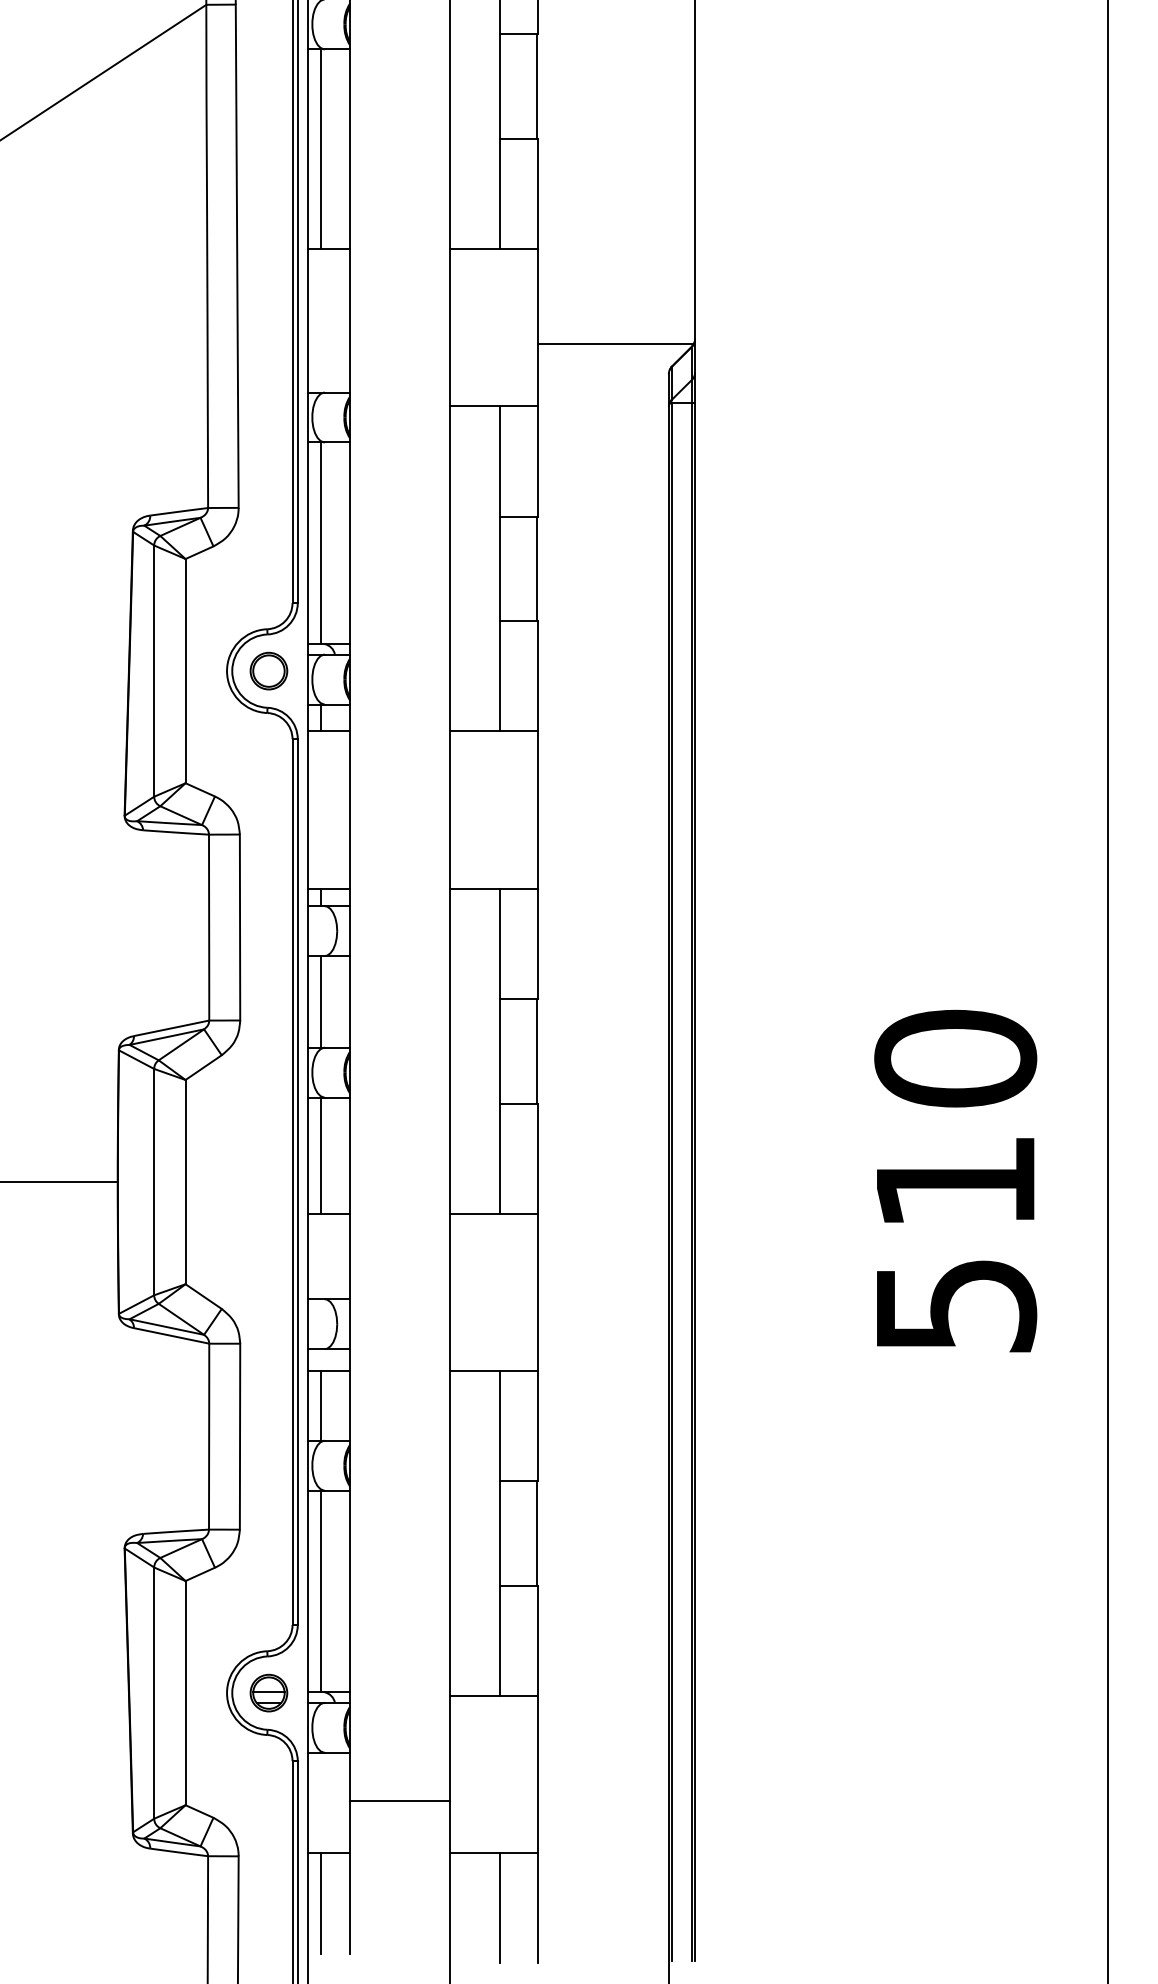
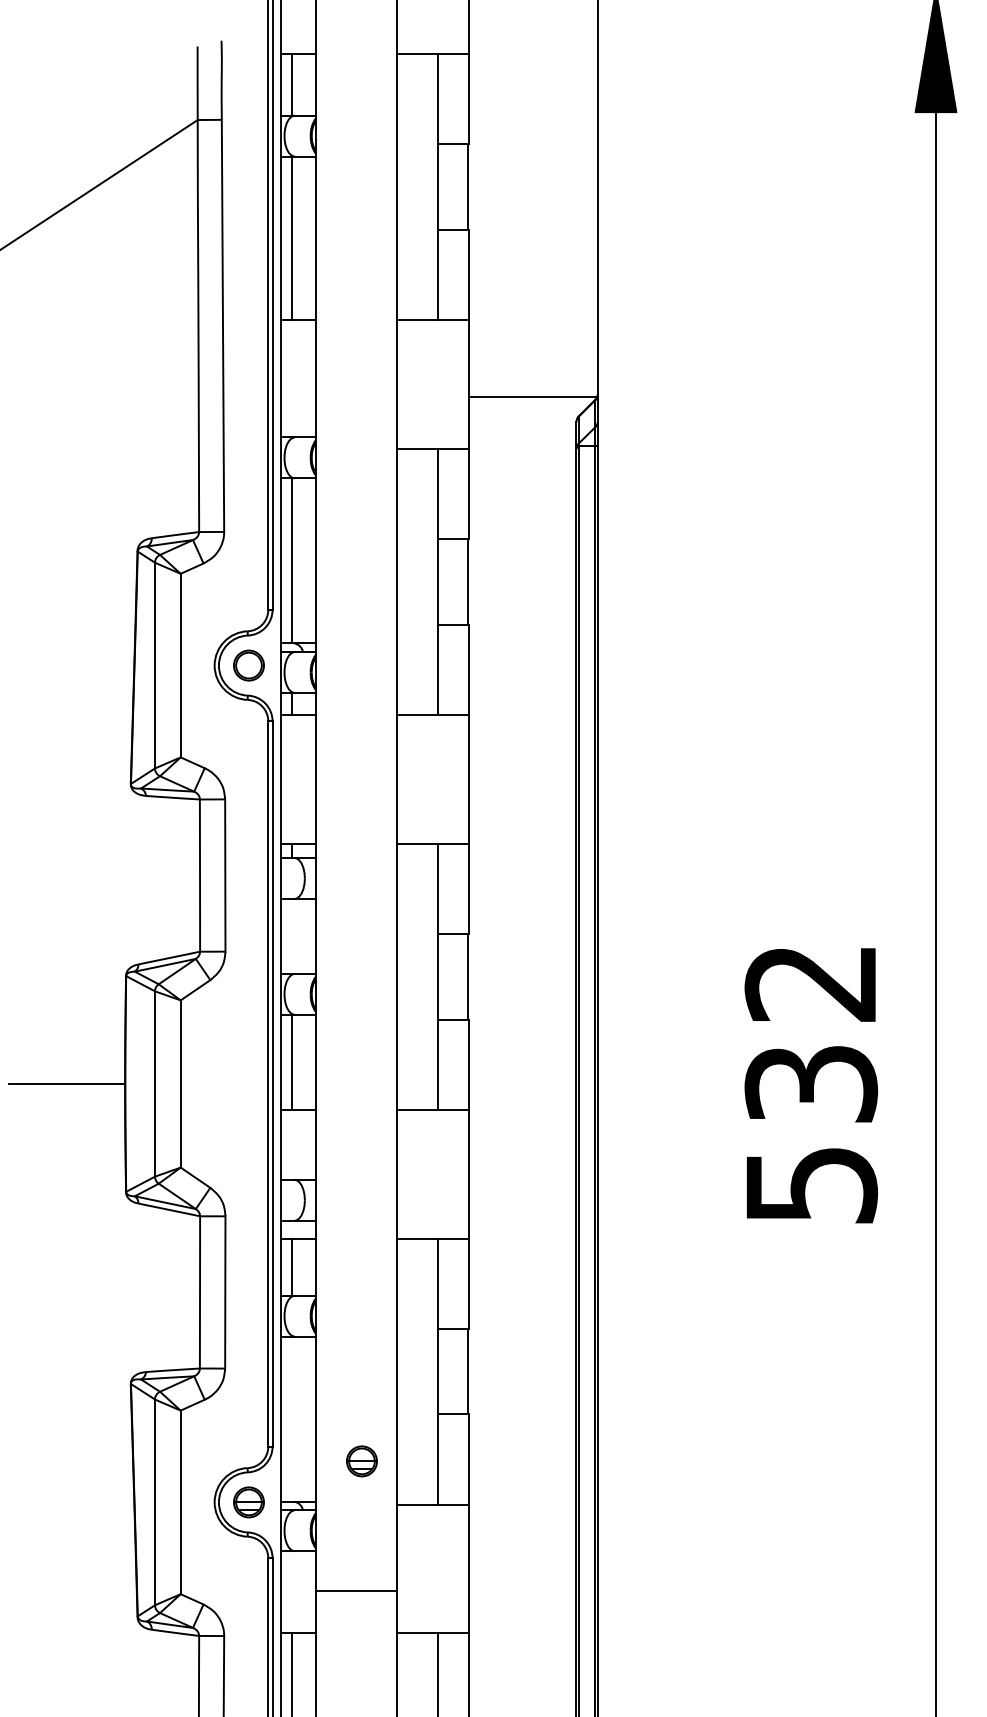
line: (320, 1000) -> (291, 935), removed
text: (955, 1119) -> (811, 1032), 510 -> 532
line: (320, 1590) -> (291, 1418), removed
part: (406, 1643) -> (361, 1461), added

